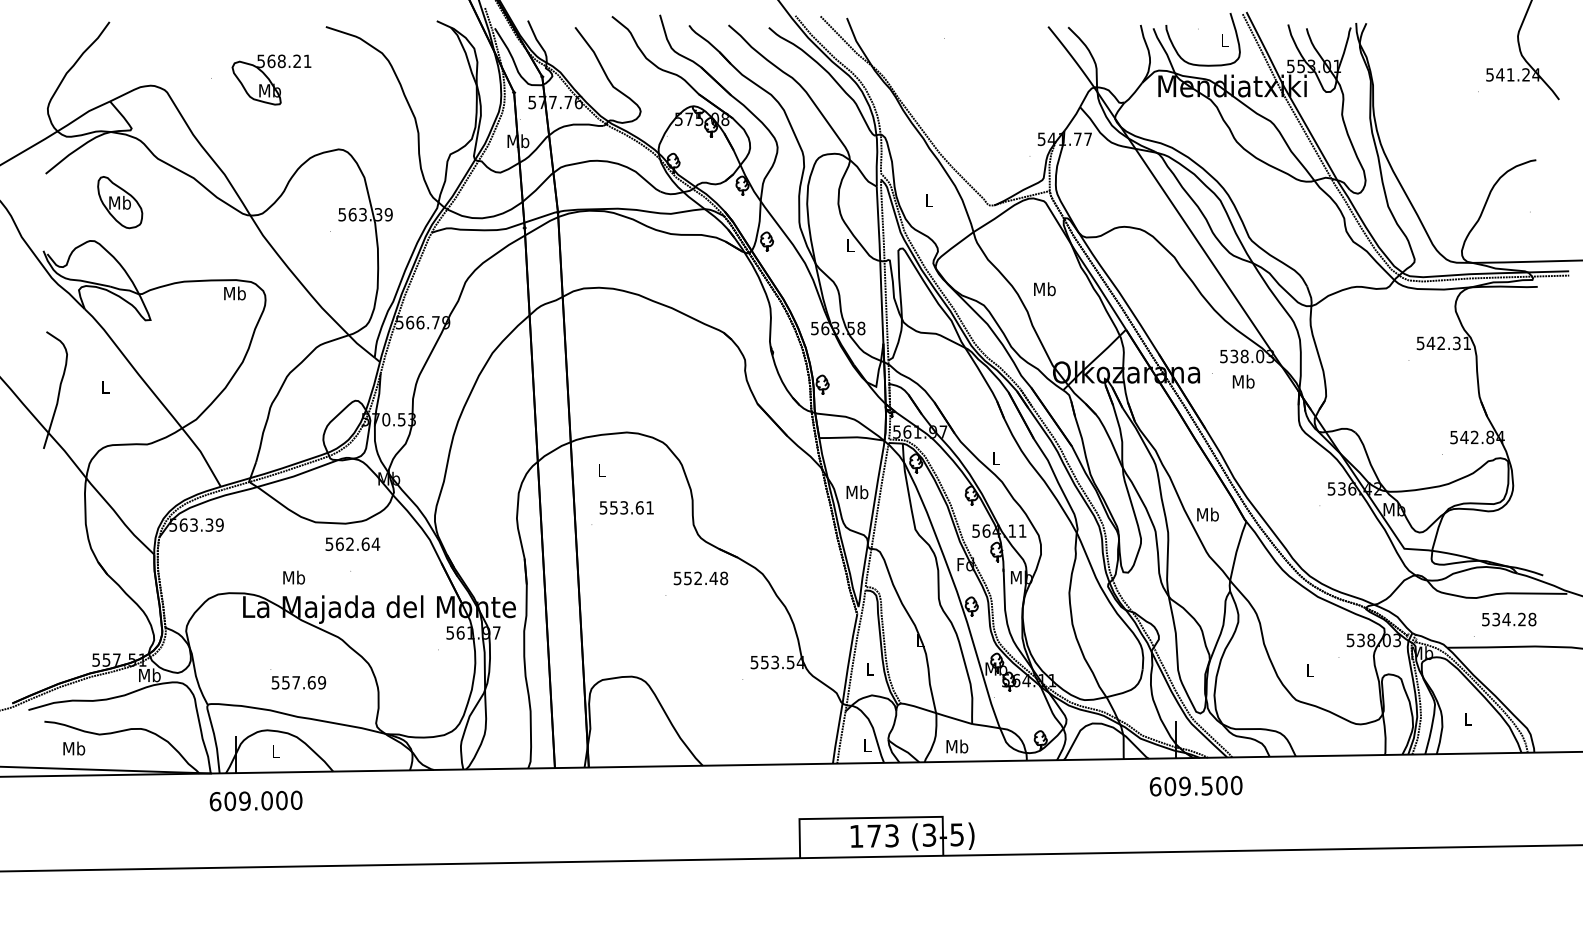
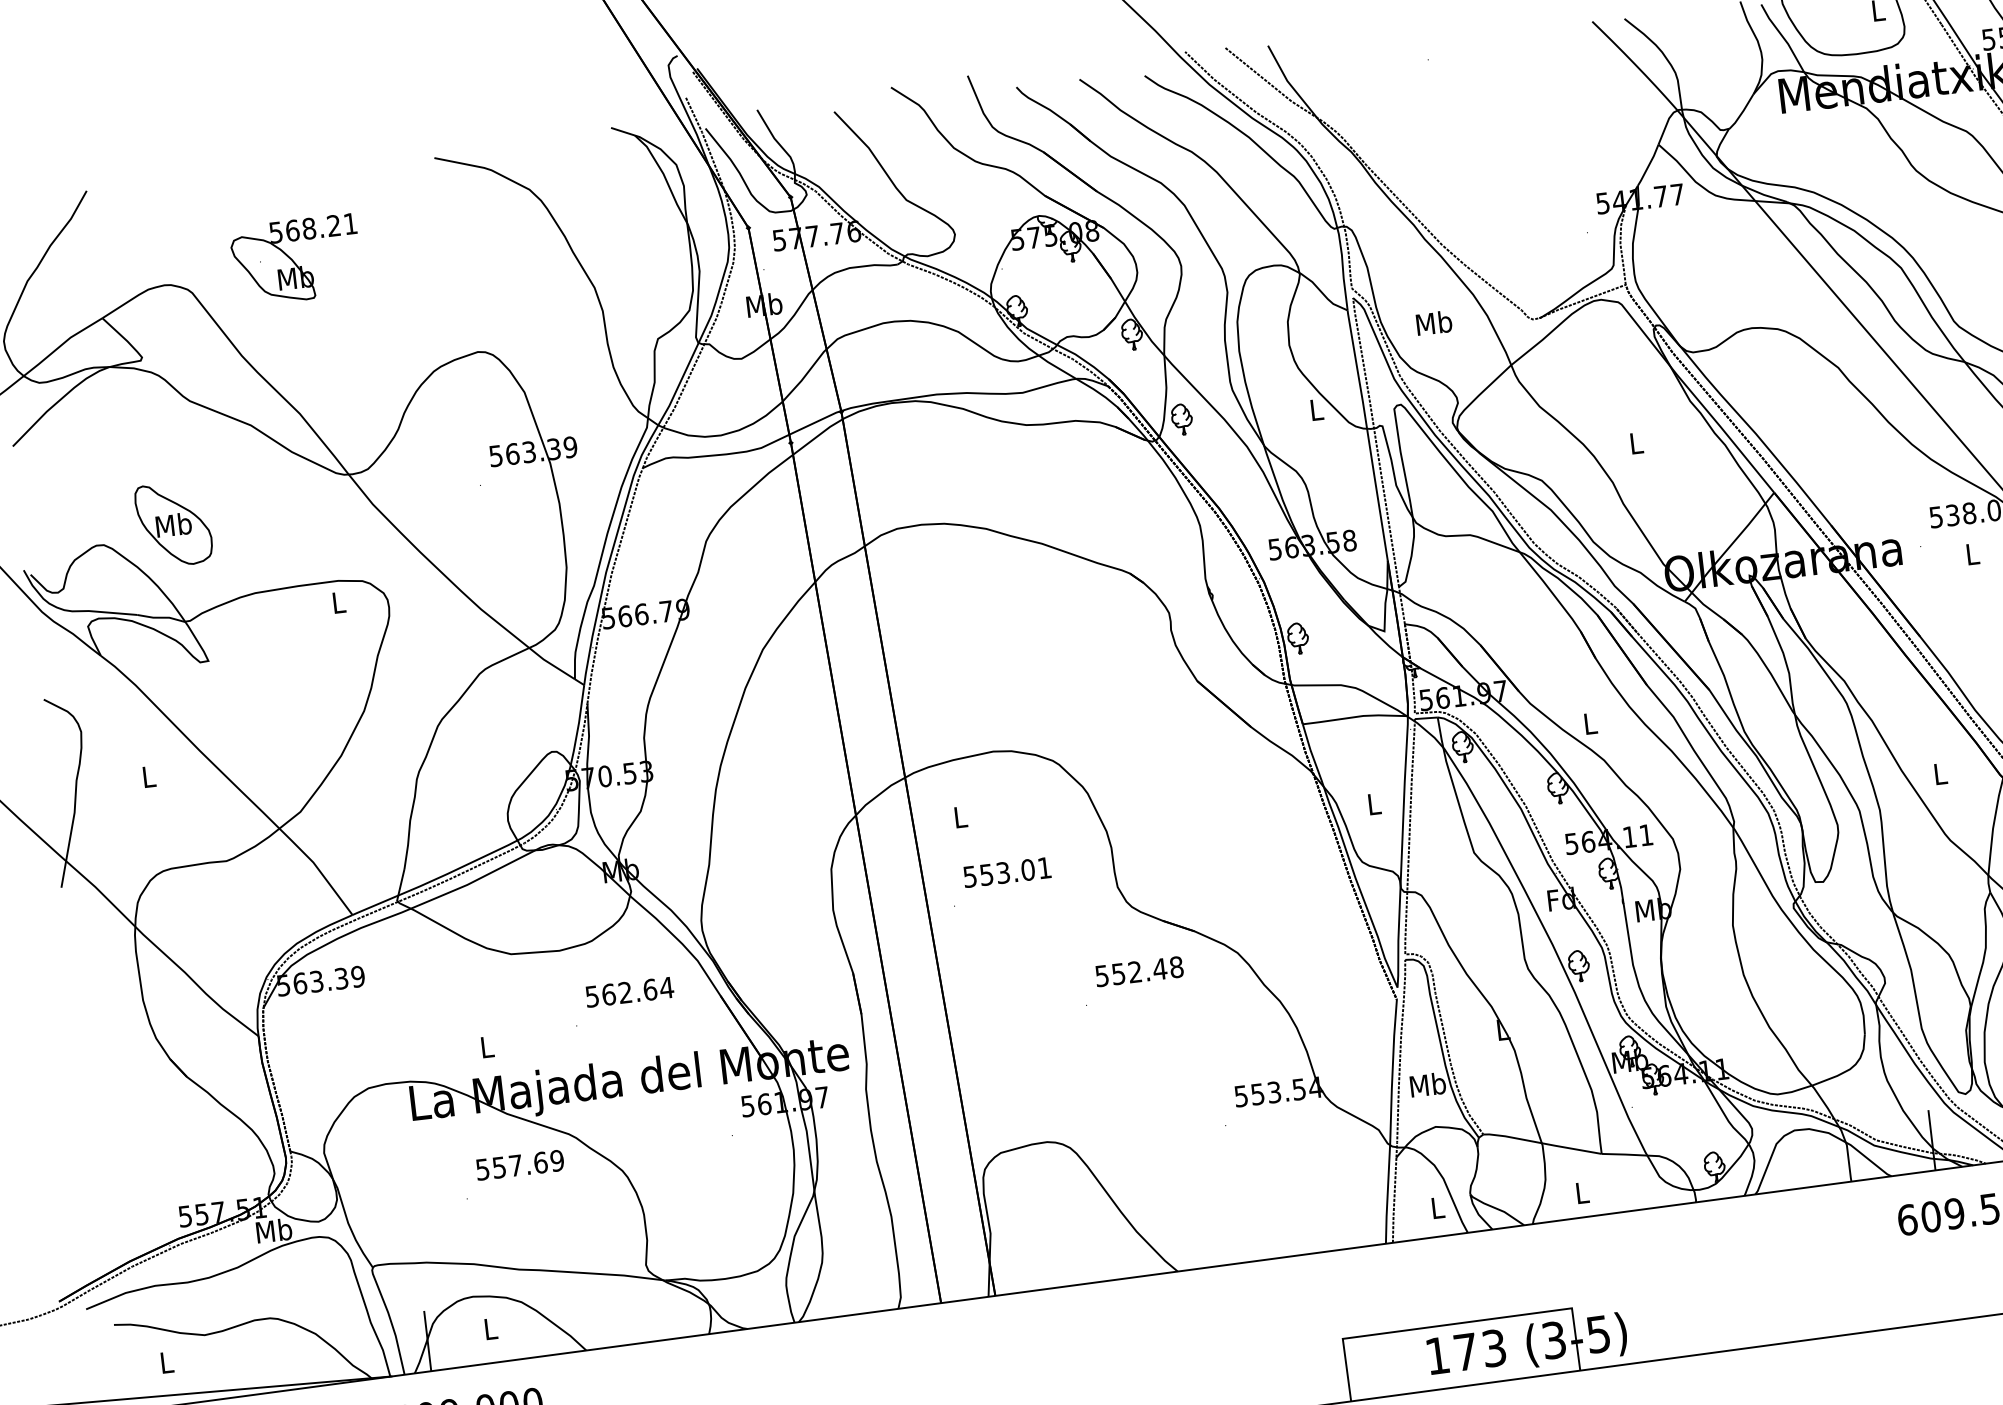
part: (271, 79) -> (296, 259), moved
text: (929, 200) -> (1434, 322), L -> Mb
part: (120, 202) -> (174, 524), moved
text: (1044, 289) -> (1635, 443), Mb -> L
text: (234, 293) -> (338, 602), Mb -> L
text: (1243, 381) -> (1972, 553), Mb -> L
text: (857, 492) -> (1374, 804), Mb -> L
text: (639, 507) -> (1027, 869), 553.61 -> 553.01
text: (1207, 514) -> (1939, 773), Mb -> L
text: (352, 543) -> (629, 991), moved
text: (294, 577) -> (487, 1046), Mb -> L
text: (870, 668) -> (1428, 1084), L -> Mb
text: (298, 682) -> (519, 1164), moved
text: (957, 746) -> (1582, 1192), Mb -> L
text: (74, 748) -> (167, 1362), Mb -> L

